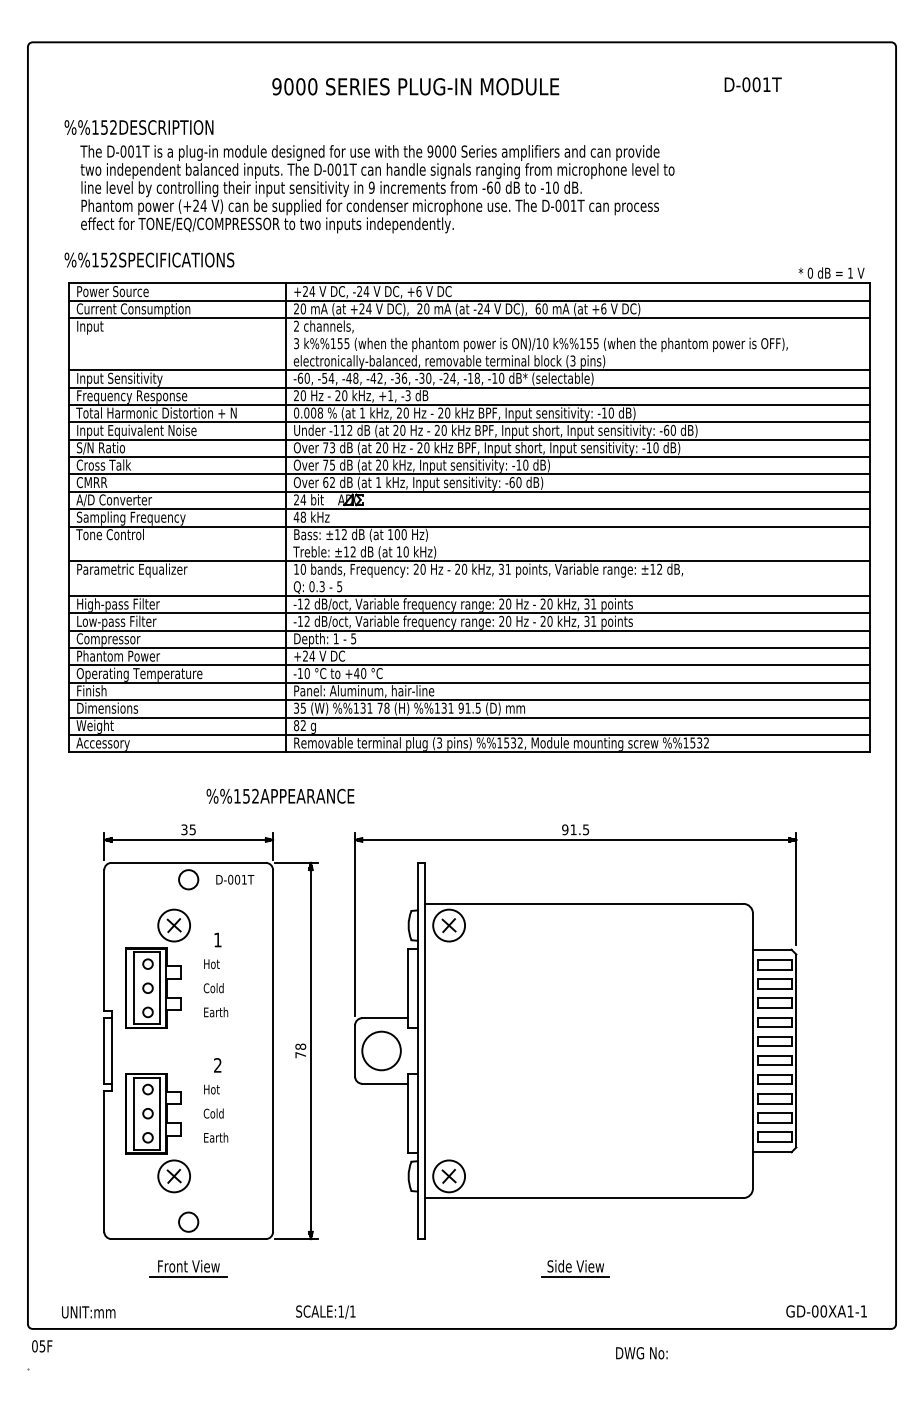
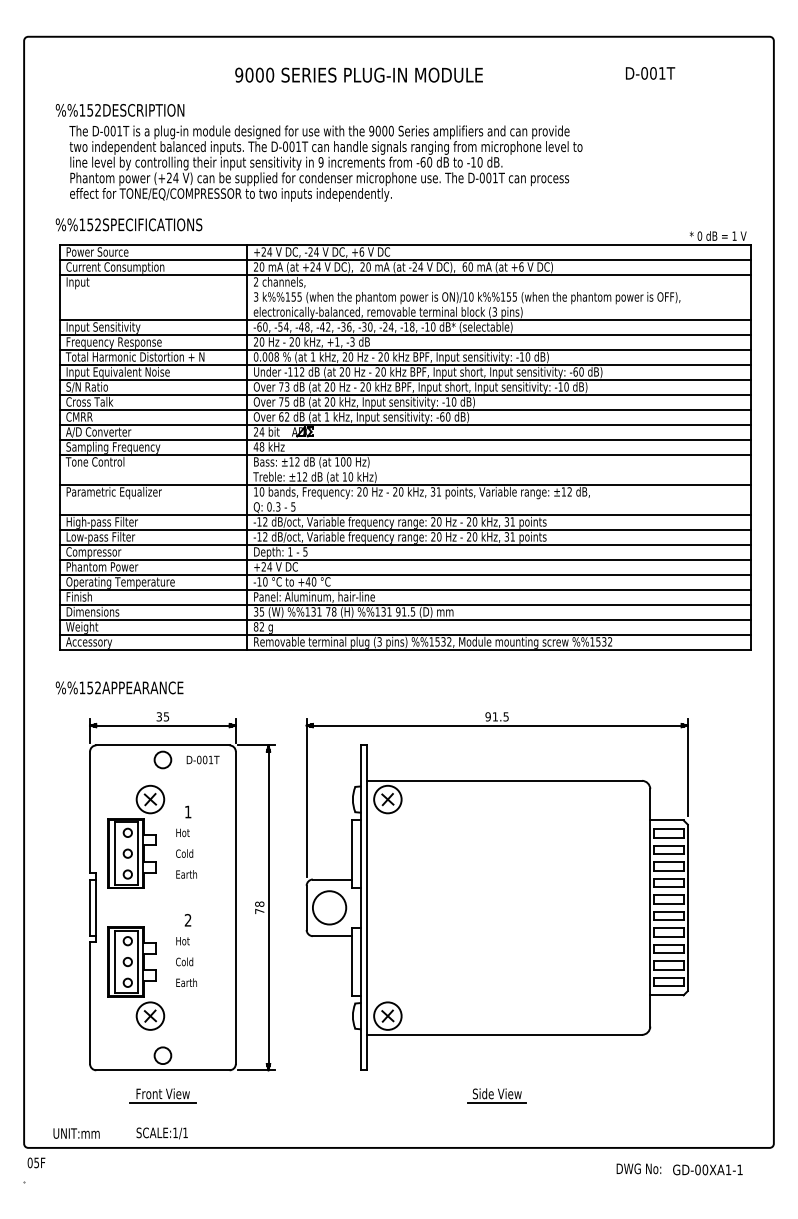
text: (280, 795) -> (119, 687), moved
text: (826, 1311) -> (707, 1169), moved
text: (325, 1312) -> (161, 1133), moved
text: (641, 1353) -> (638, 1169), moved

